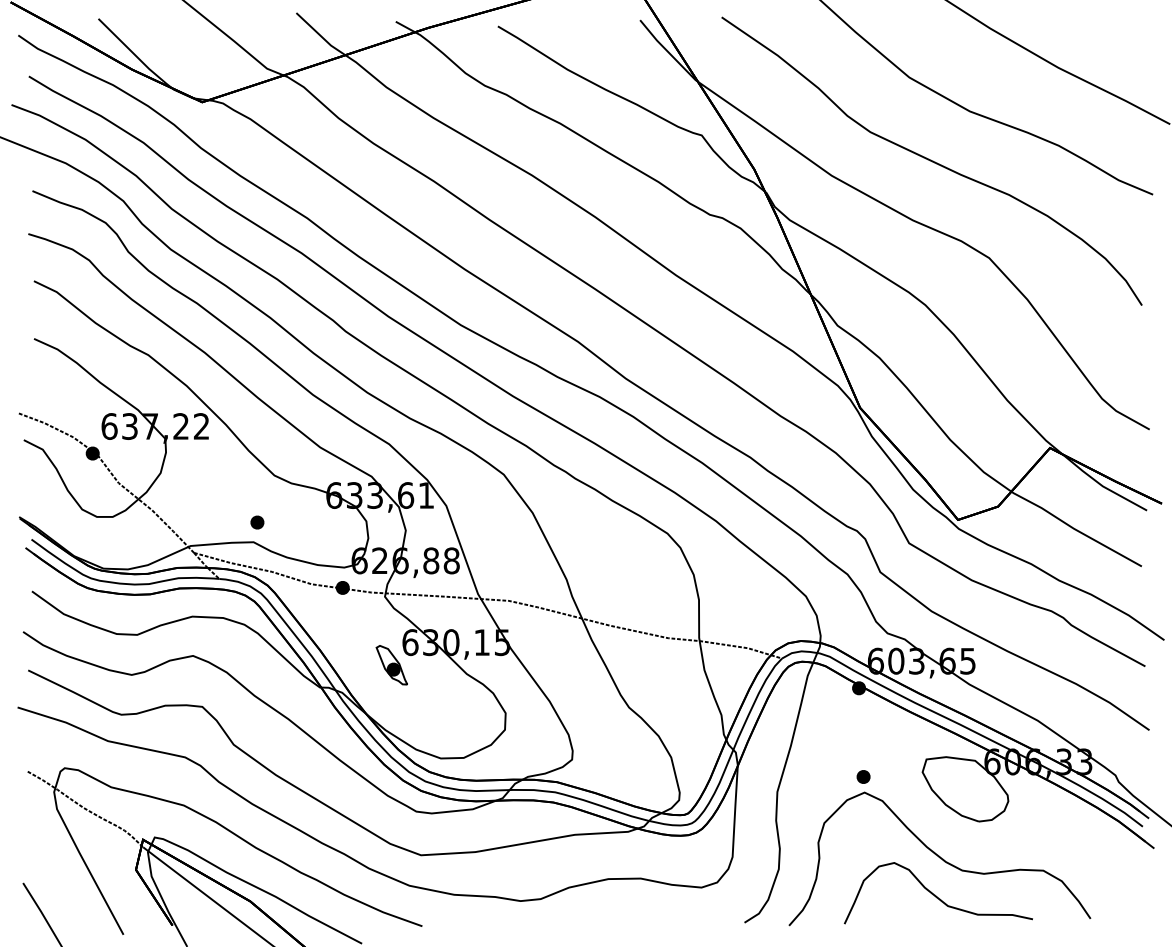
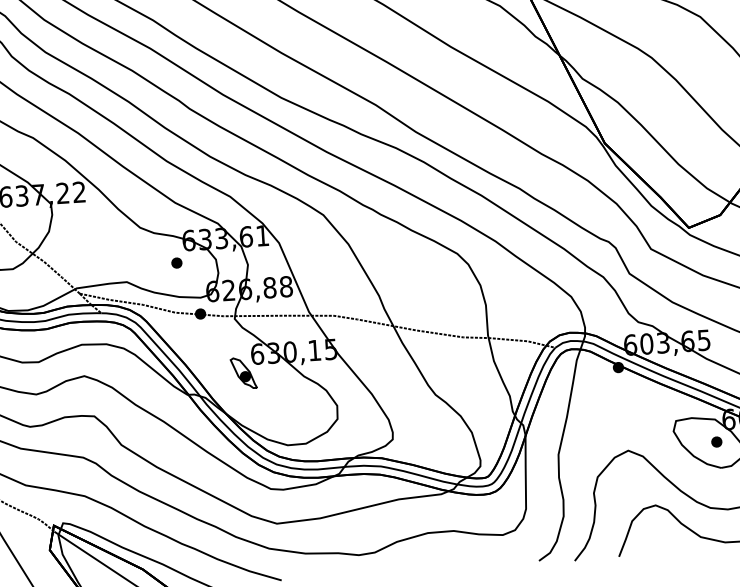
part: (257, 522) -> (176, 263), moved
part: (863, 776) -> (716, 441), moved

